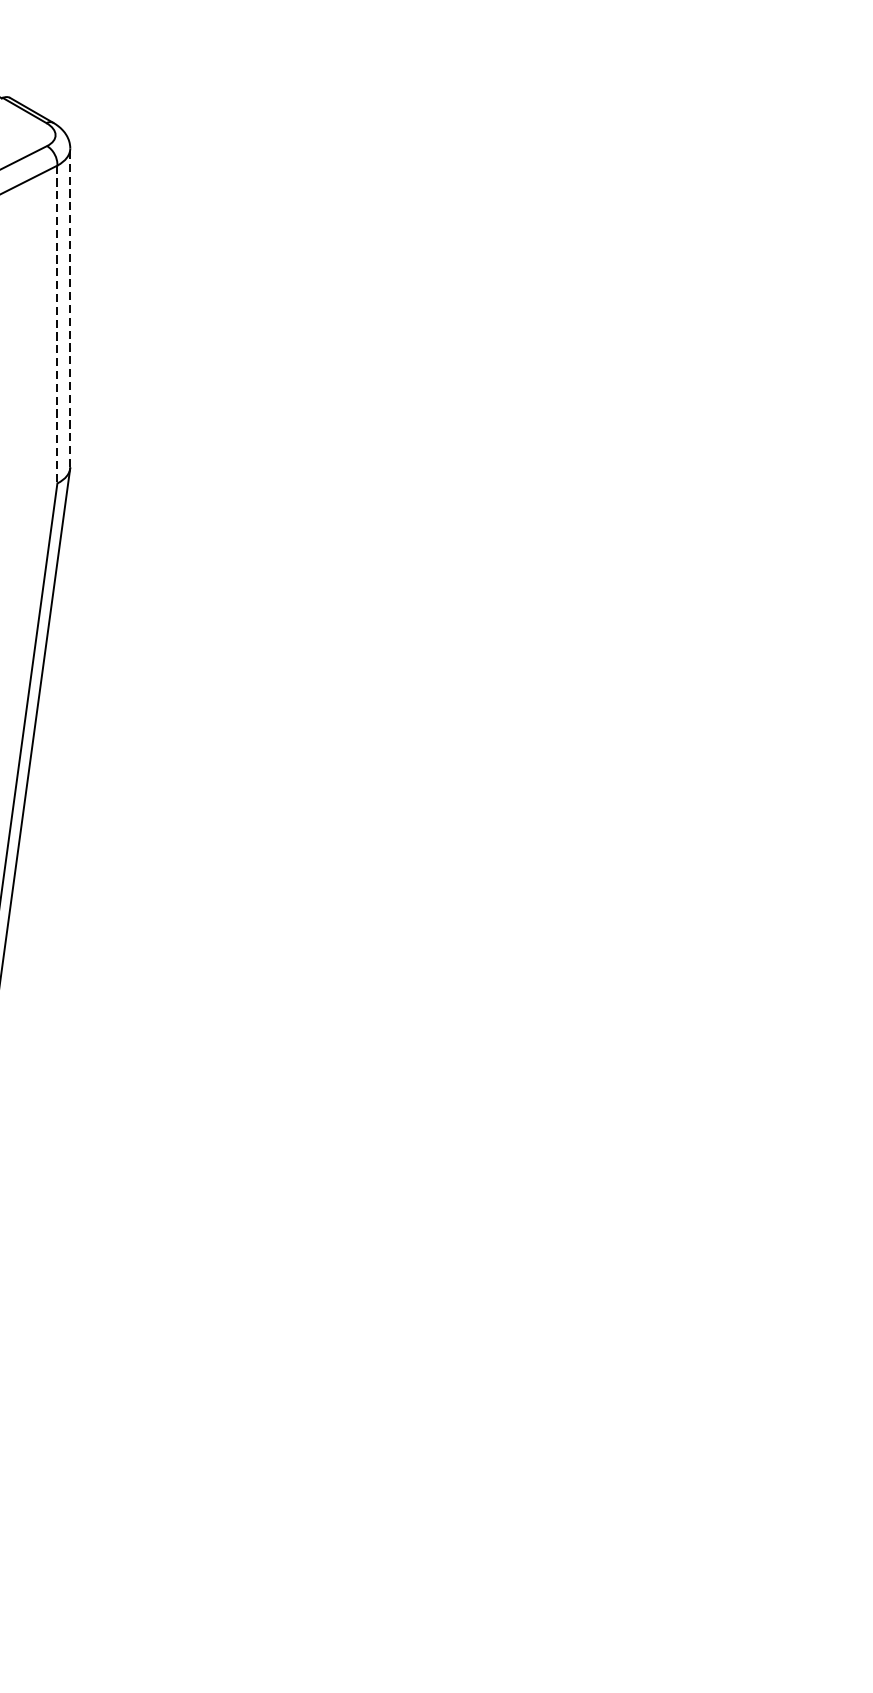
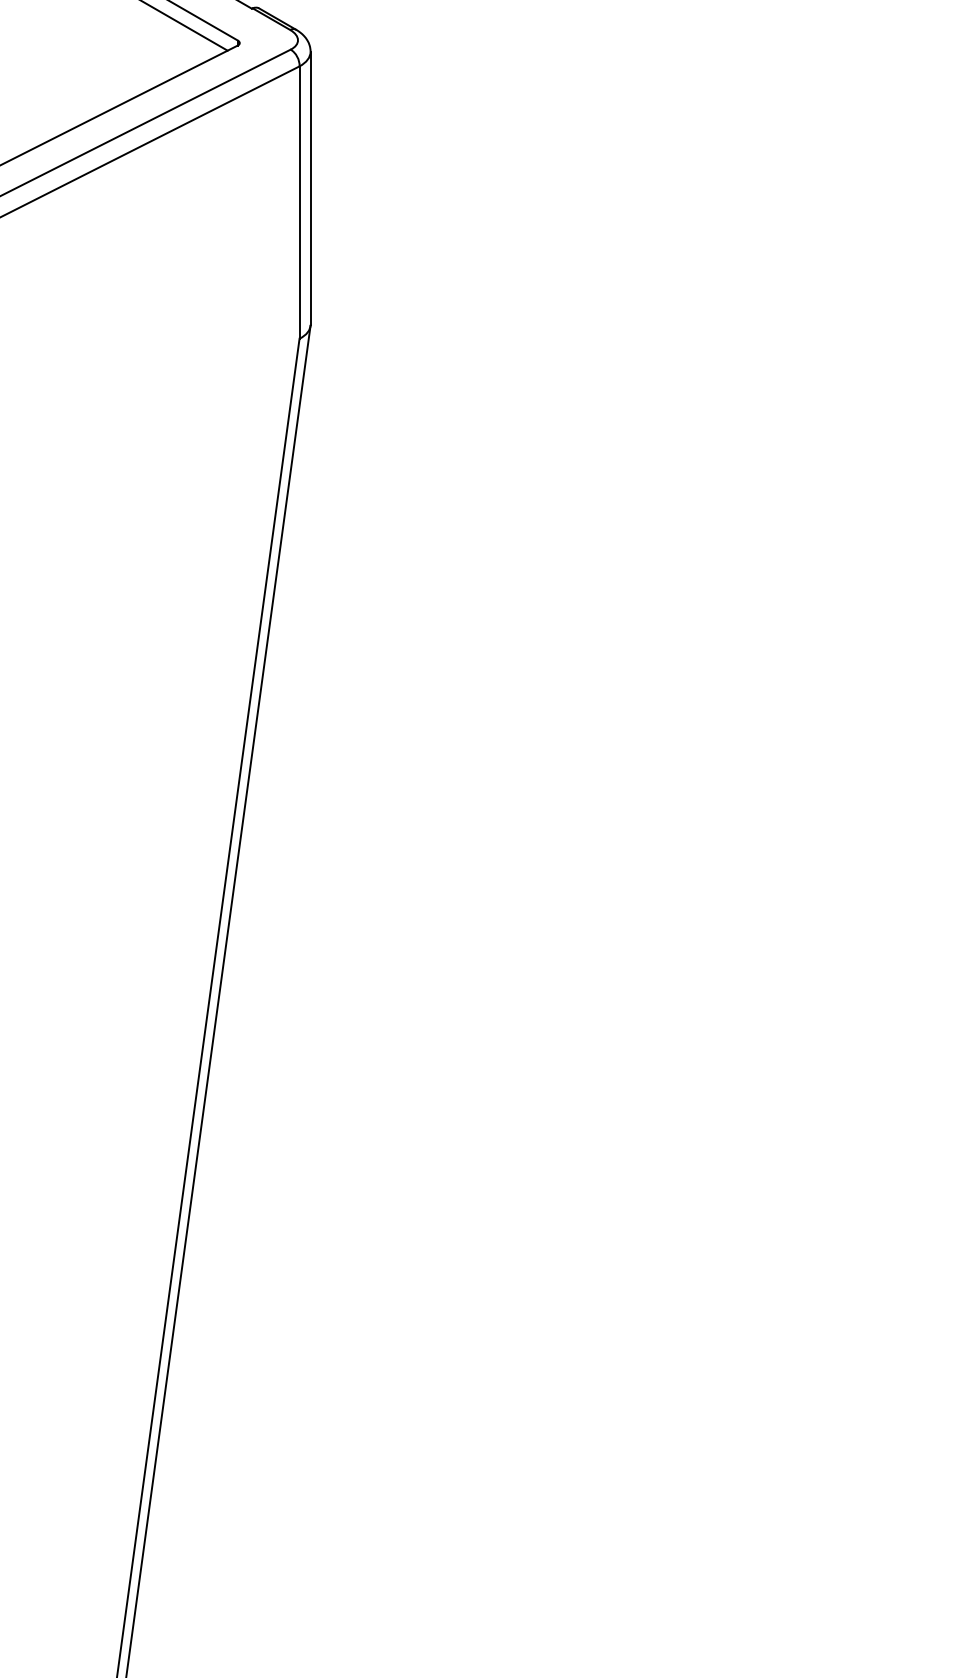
line: (70, 308) -> (310, 188), dashed -> solid
line: (57, 325) -> (299, 203), dashed -> solid

